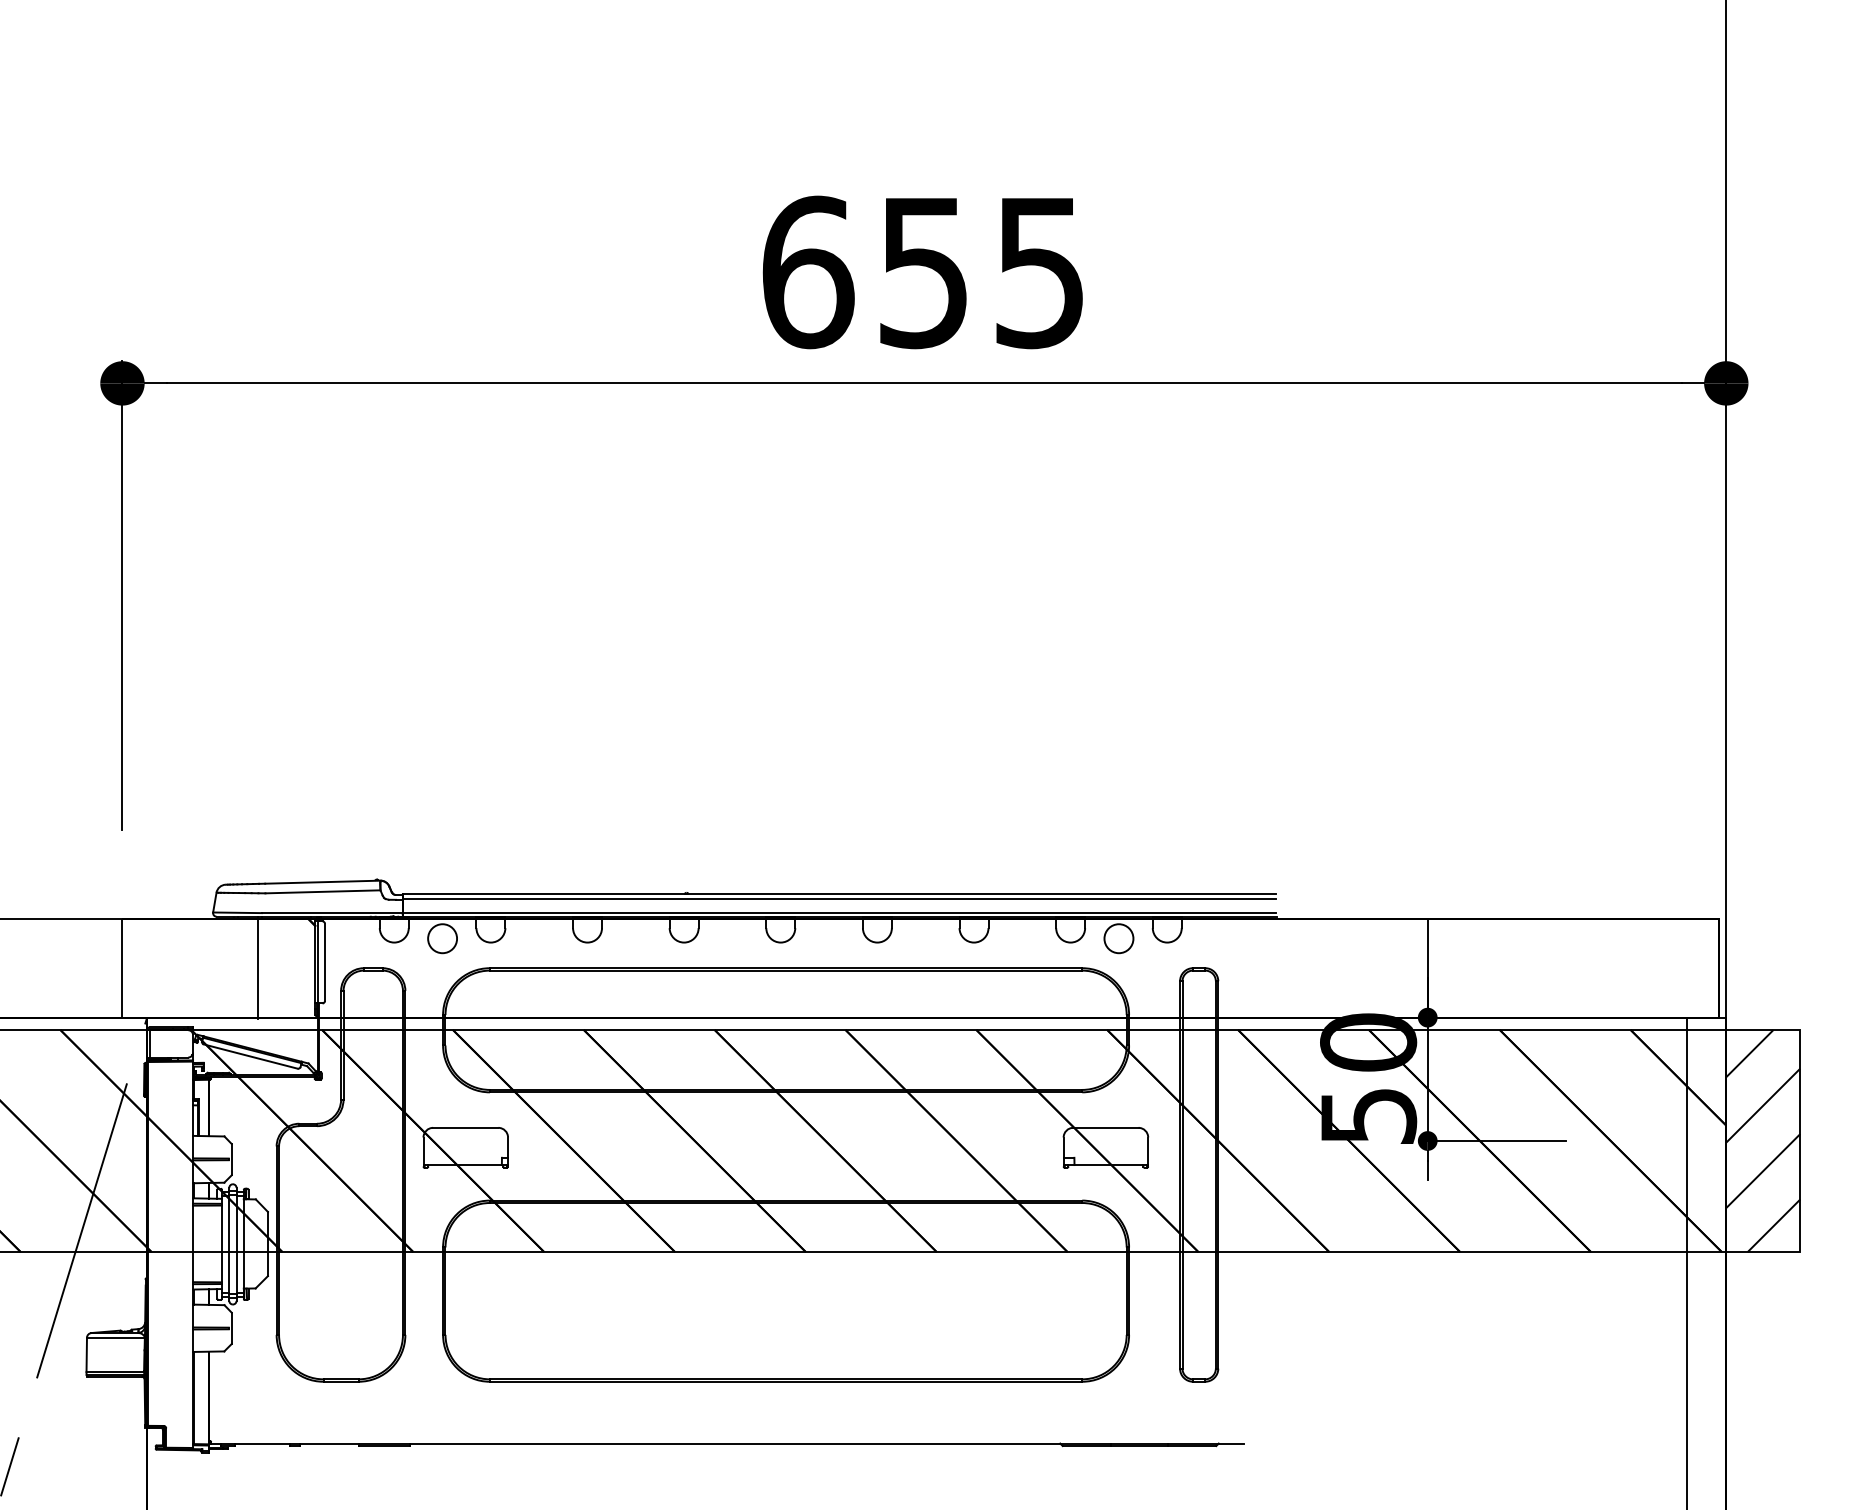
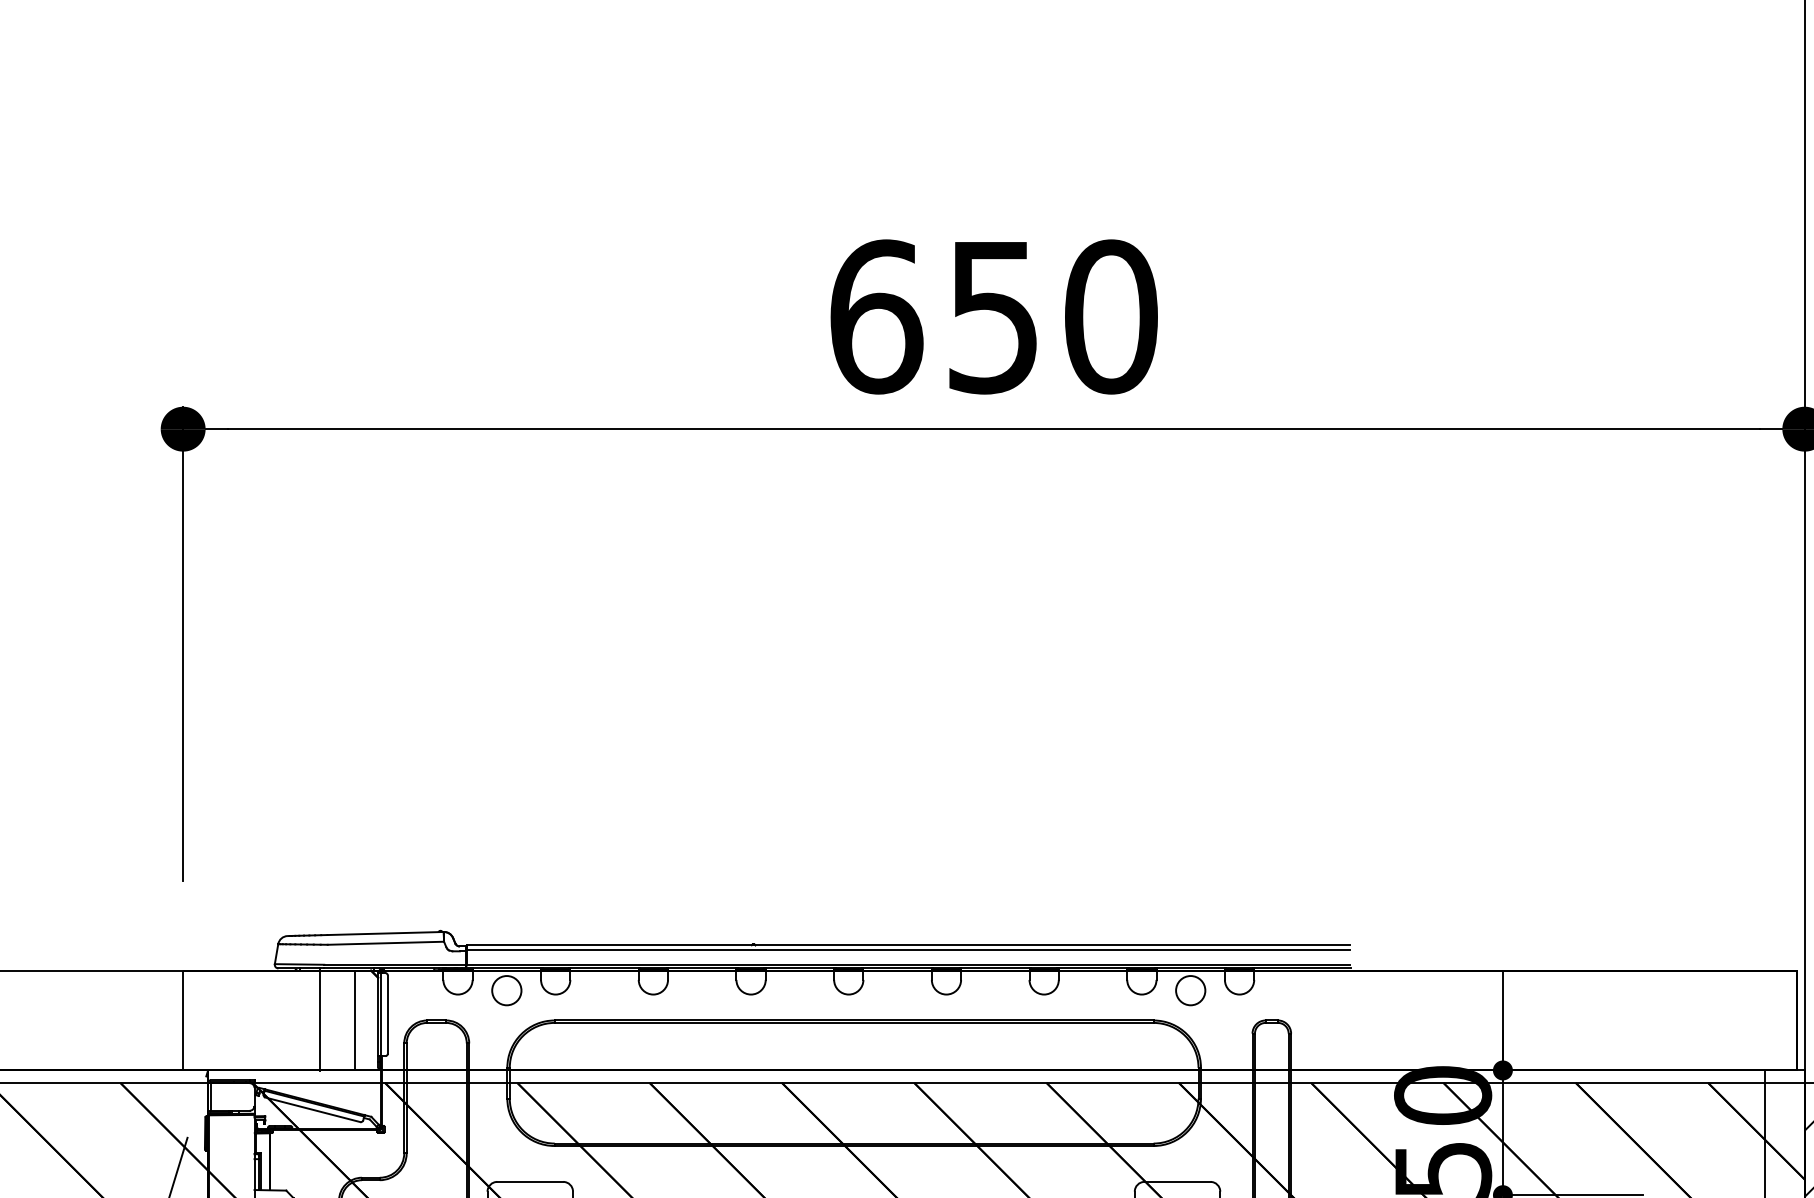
text: (1040, 272) -> (1111, 317), 655 -> 650
line: (292, 967) -> (355, 1019), added

